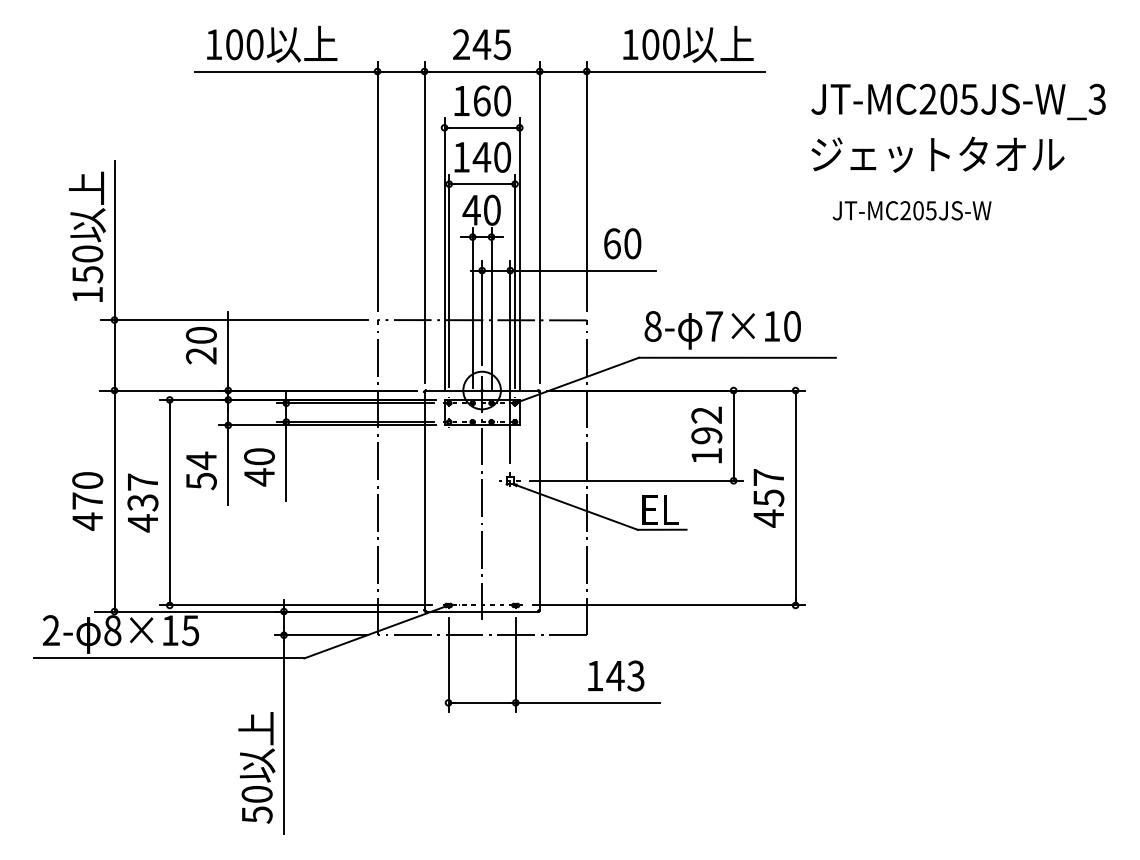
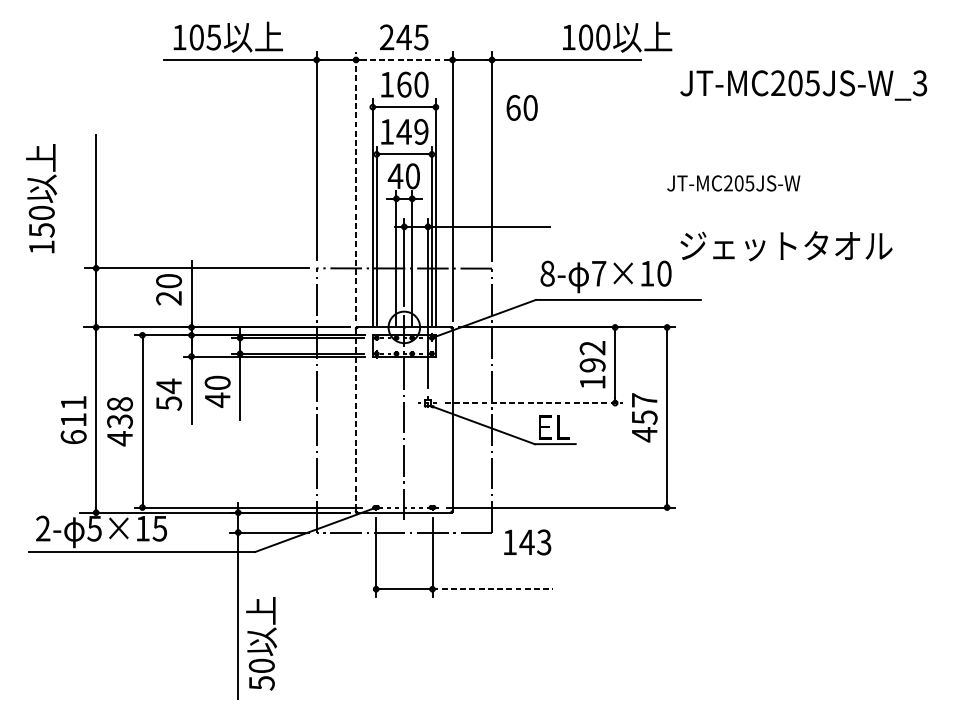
text: (688, 43) -> (617, 36), moved
text: (254, 44) -> (213, 37), 100 -> 105
line: (482, 71) -> (404, 59), solid -> dashed
text: (937, 154) -> (786, 246), moved
text: (502, 156) -> (421, 131), 140 -> 149
text: (911, 210) -> (733, 183), moved
line: (424, 222) -> (356, 186), solid -> dashed
text: (87, 236) -> (41, 198), moved
text: (622, 243) -> (522, 107), moved
line: (637, 480) -> (534, 402), solid -> dashed
text: (142, 481) -> (119, 403), 437 -> 438
text: (87, 501) -> (73, 420), 470 -> 611
line: (424, 501) -> (356, 420), solid -> dashed
text: (112, 630) -> (94, 528), 8×15 -> 5×15
text: (616, 675) -> (527, 541), moved
line: (587, 702) -> (492, 588), solid -> dashed
text: (256, 767) -> (261, 643), moved

